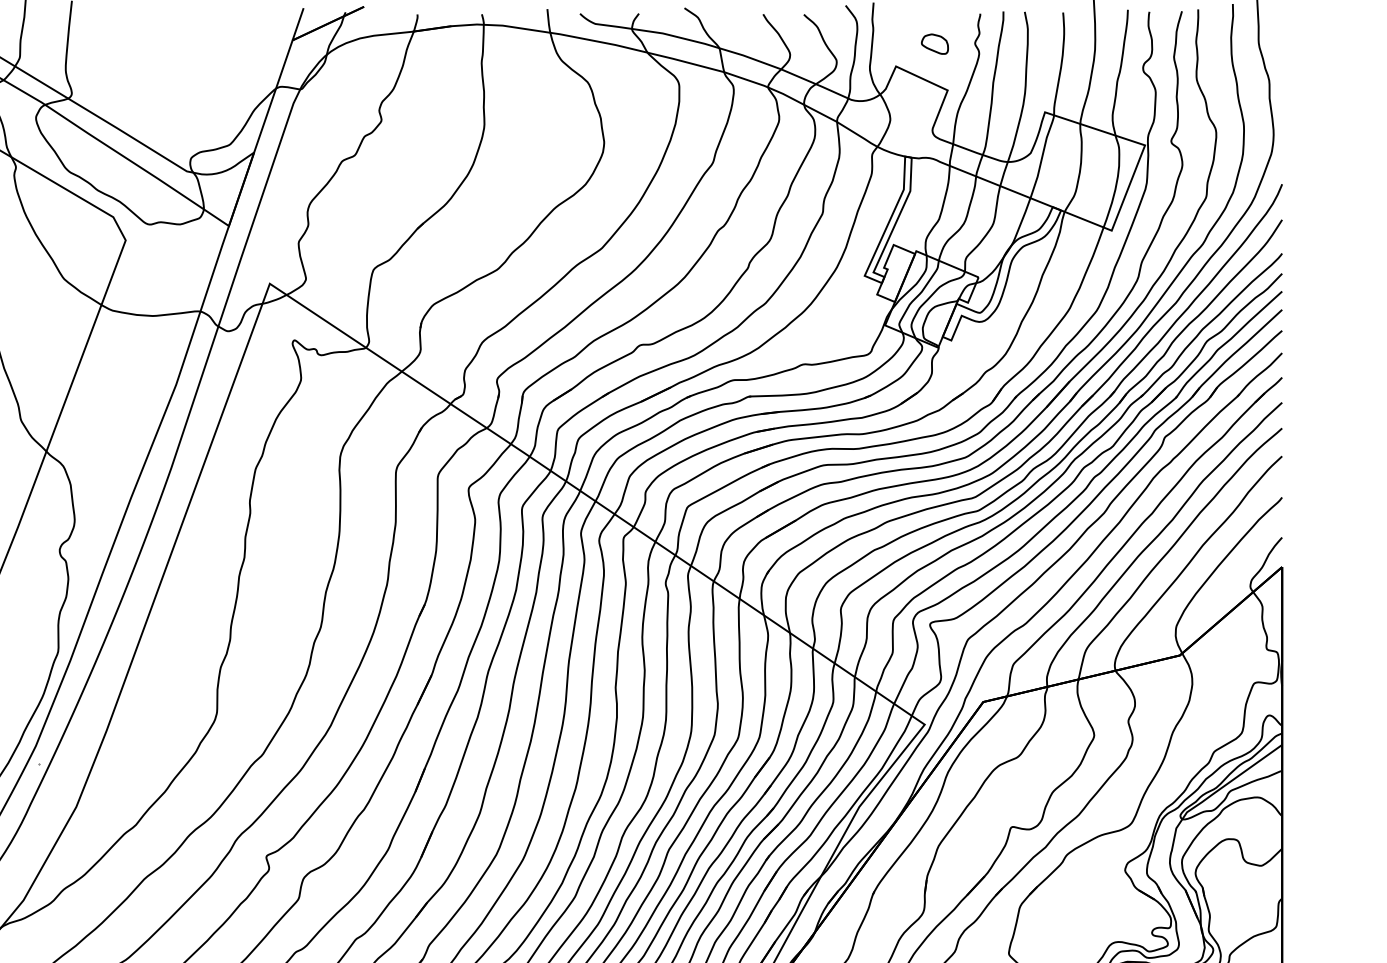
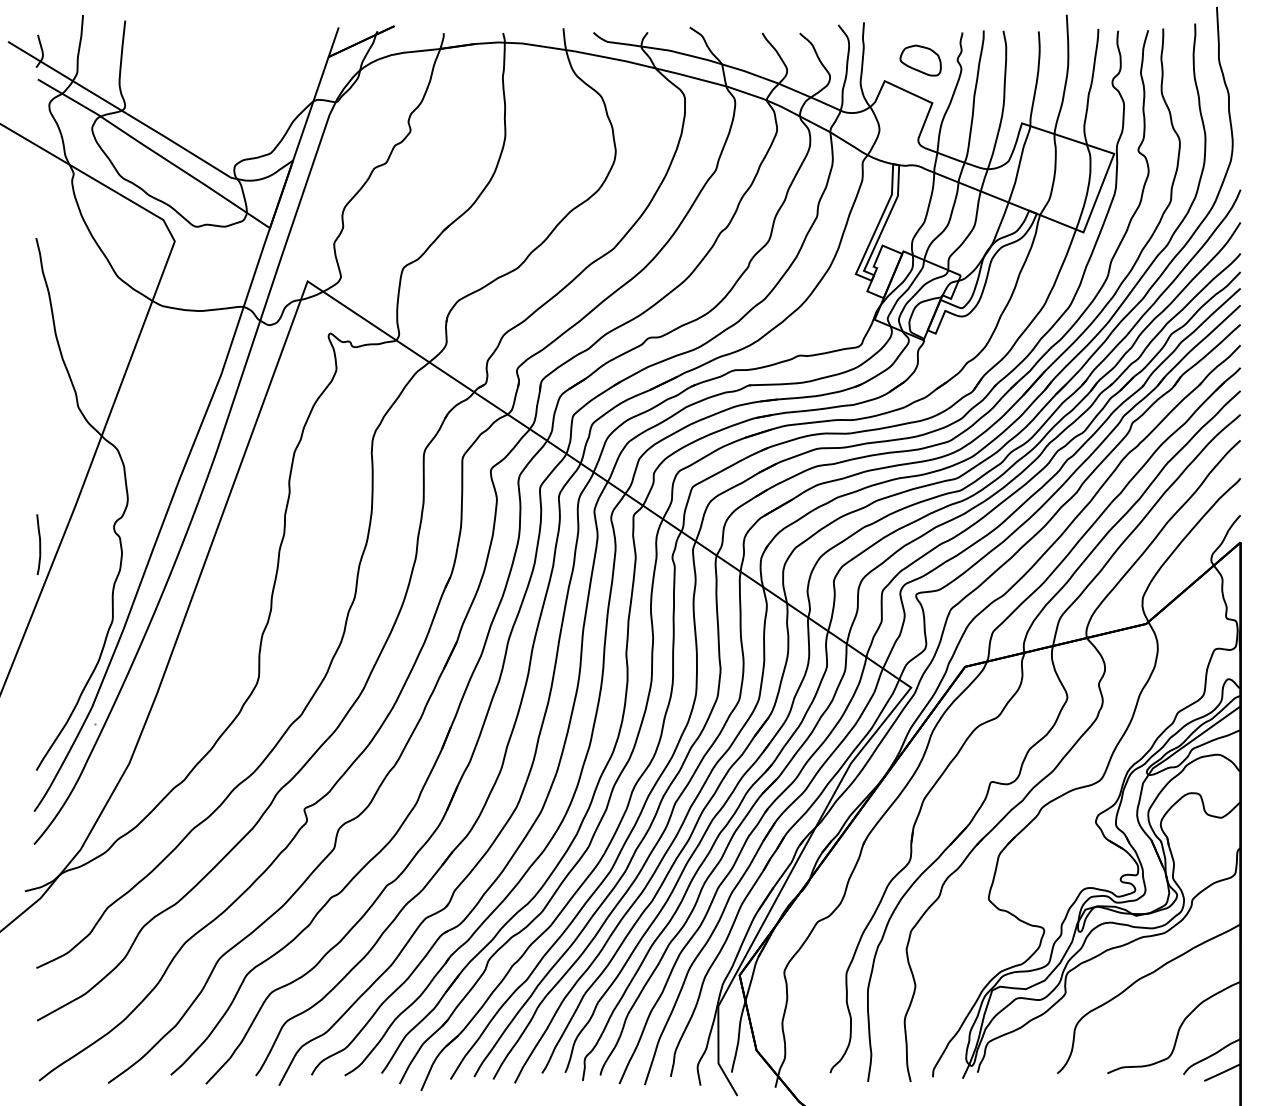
part: (934, 44) -> (920, 60), size x1.67

